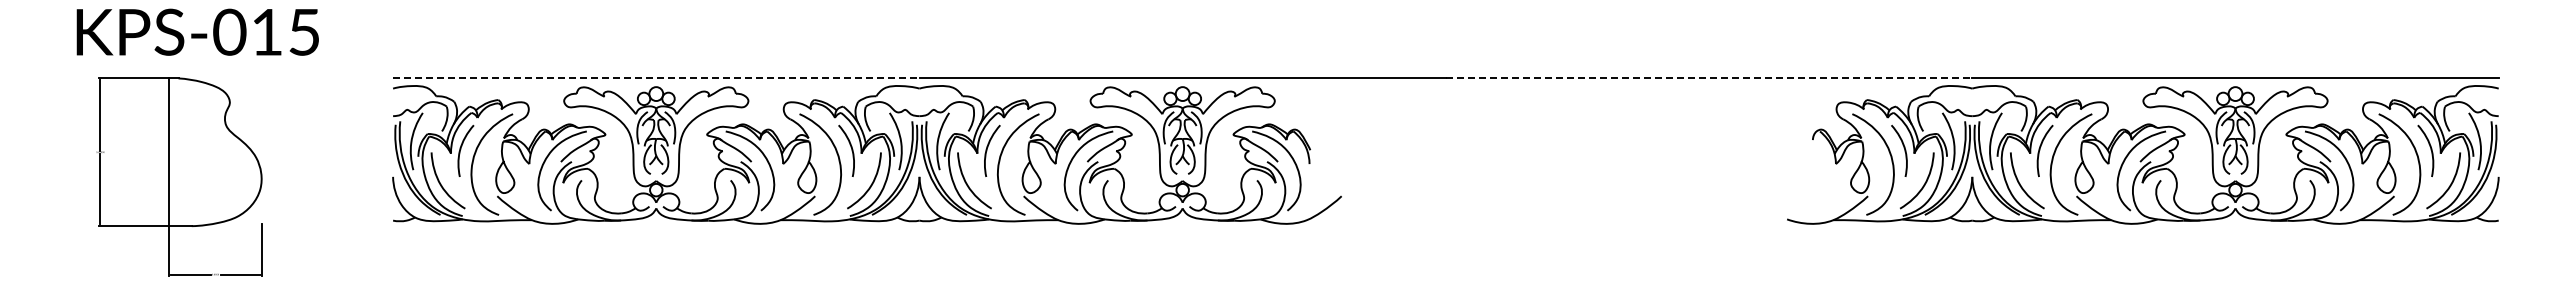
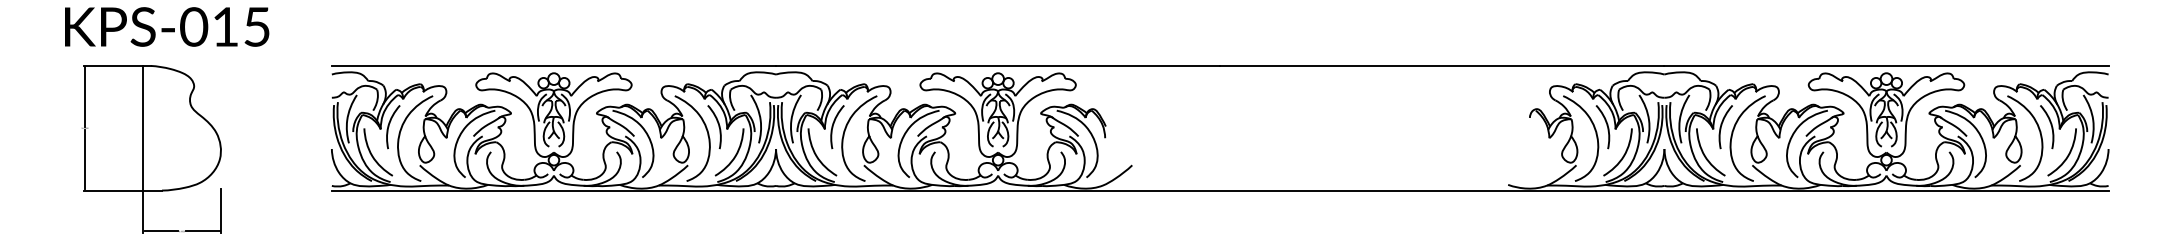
line: (656, 78) -> (554, 65), dashed -> solid
line: (1709, 78) -> (1442, 65), dashed -> solid
line: (1445, 226) -> (1219, 190), added

